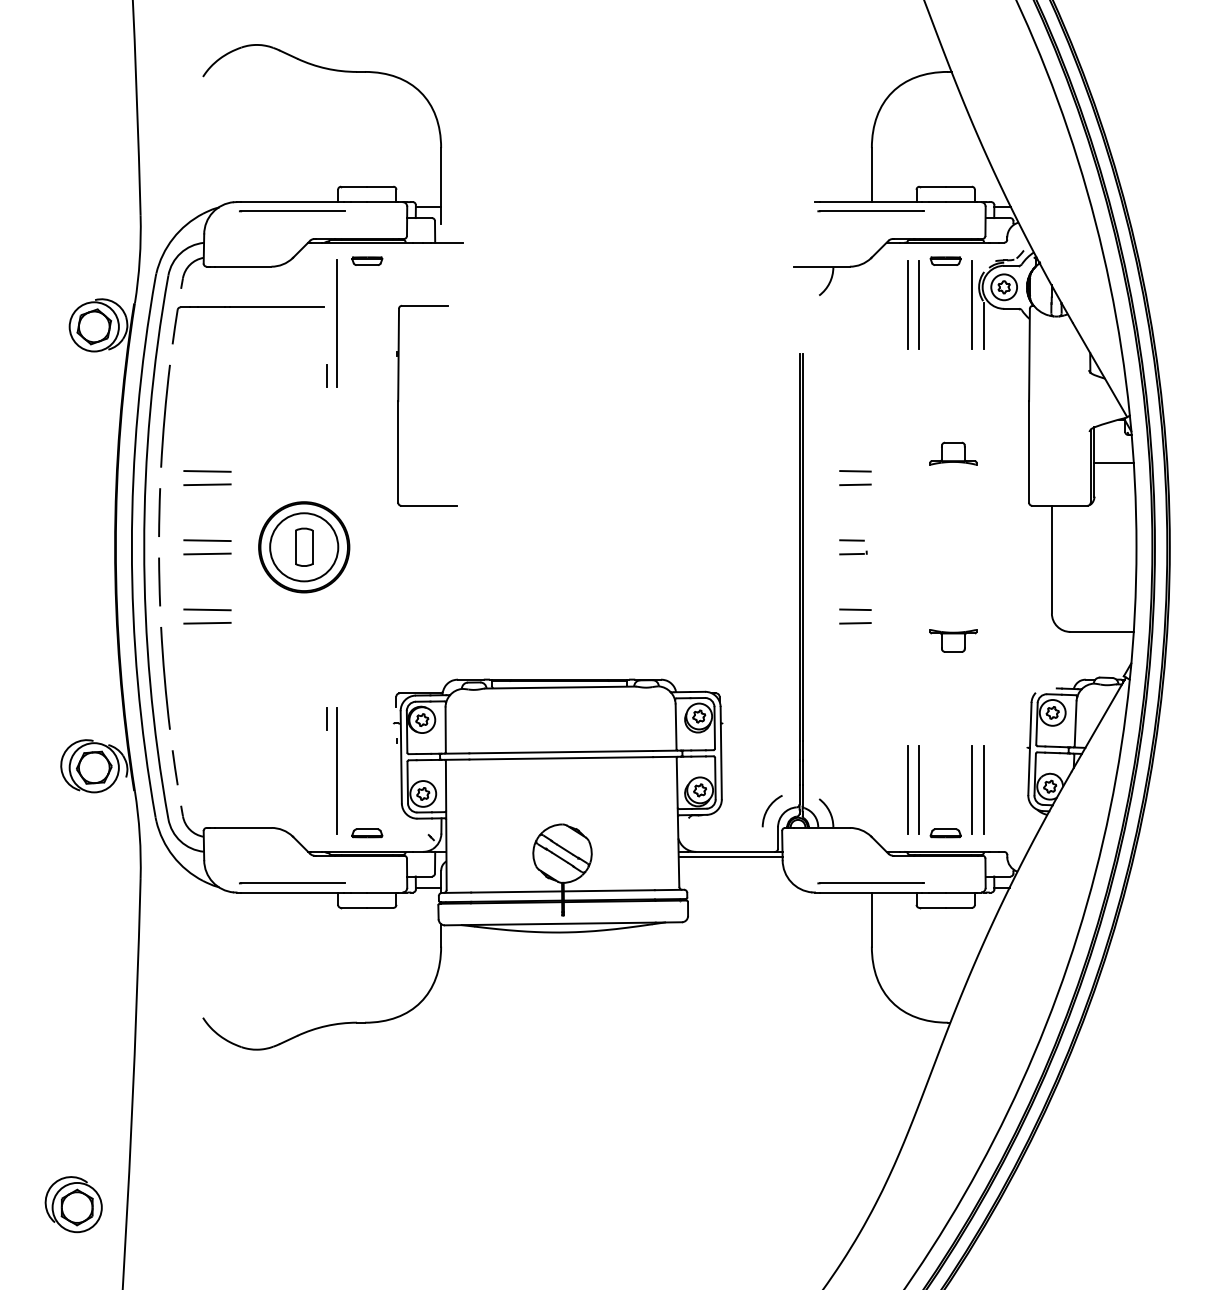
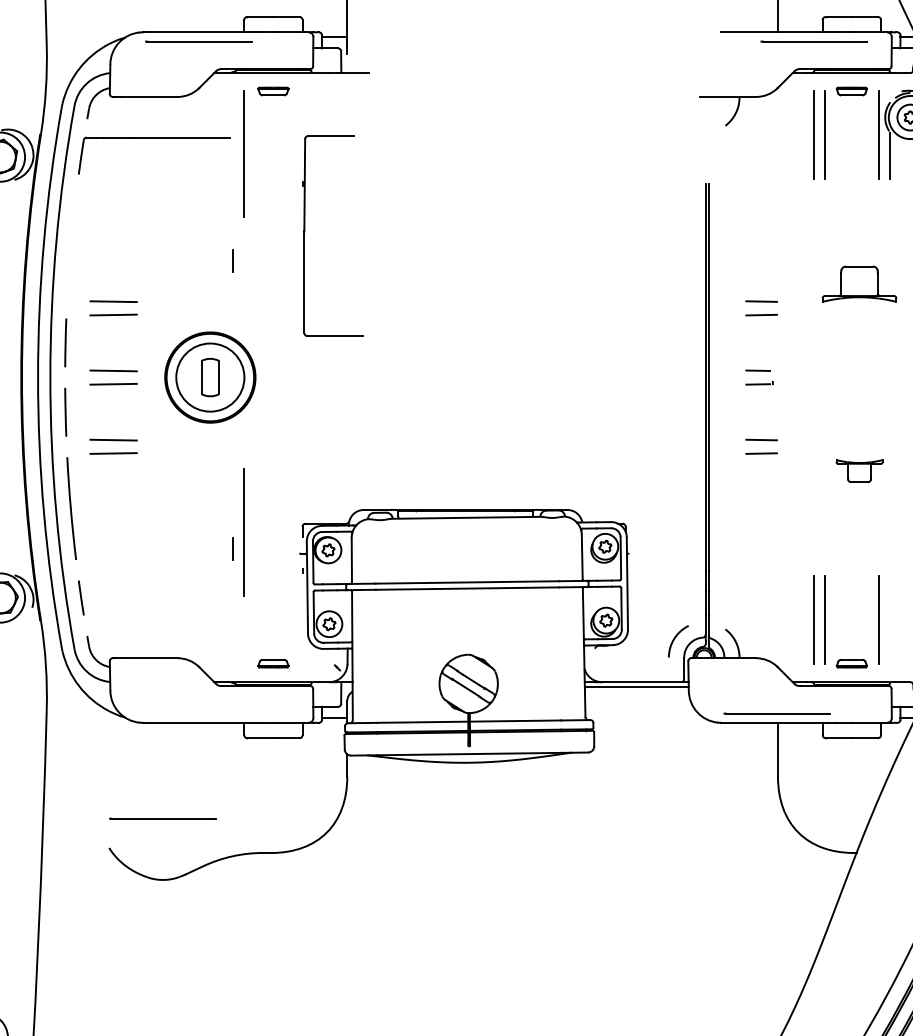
line: (870, 211) -> (813, 41), moved
line: (326, 375) -> (232, 260), moved
line: (165, 415) -> (71, 245), removed
part: (953, 453) -> (859, 283), size x1.6
line: (336, 770) -> (242, 531), moved
line: (983, 789) -> (889, 619), removed
line: (292, 883) -> (162, 818), moved

